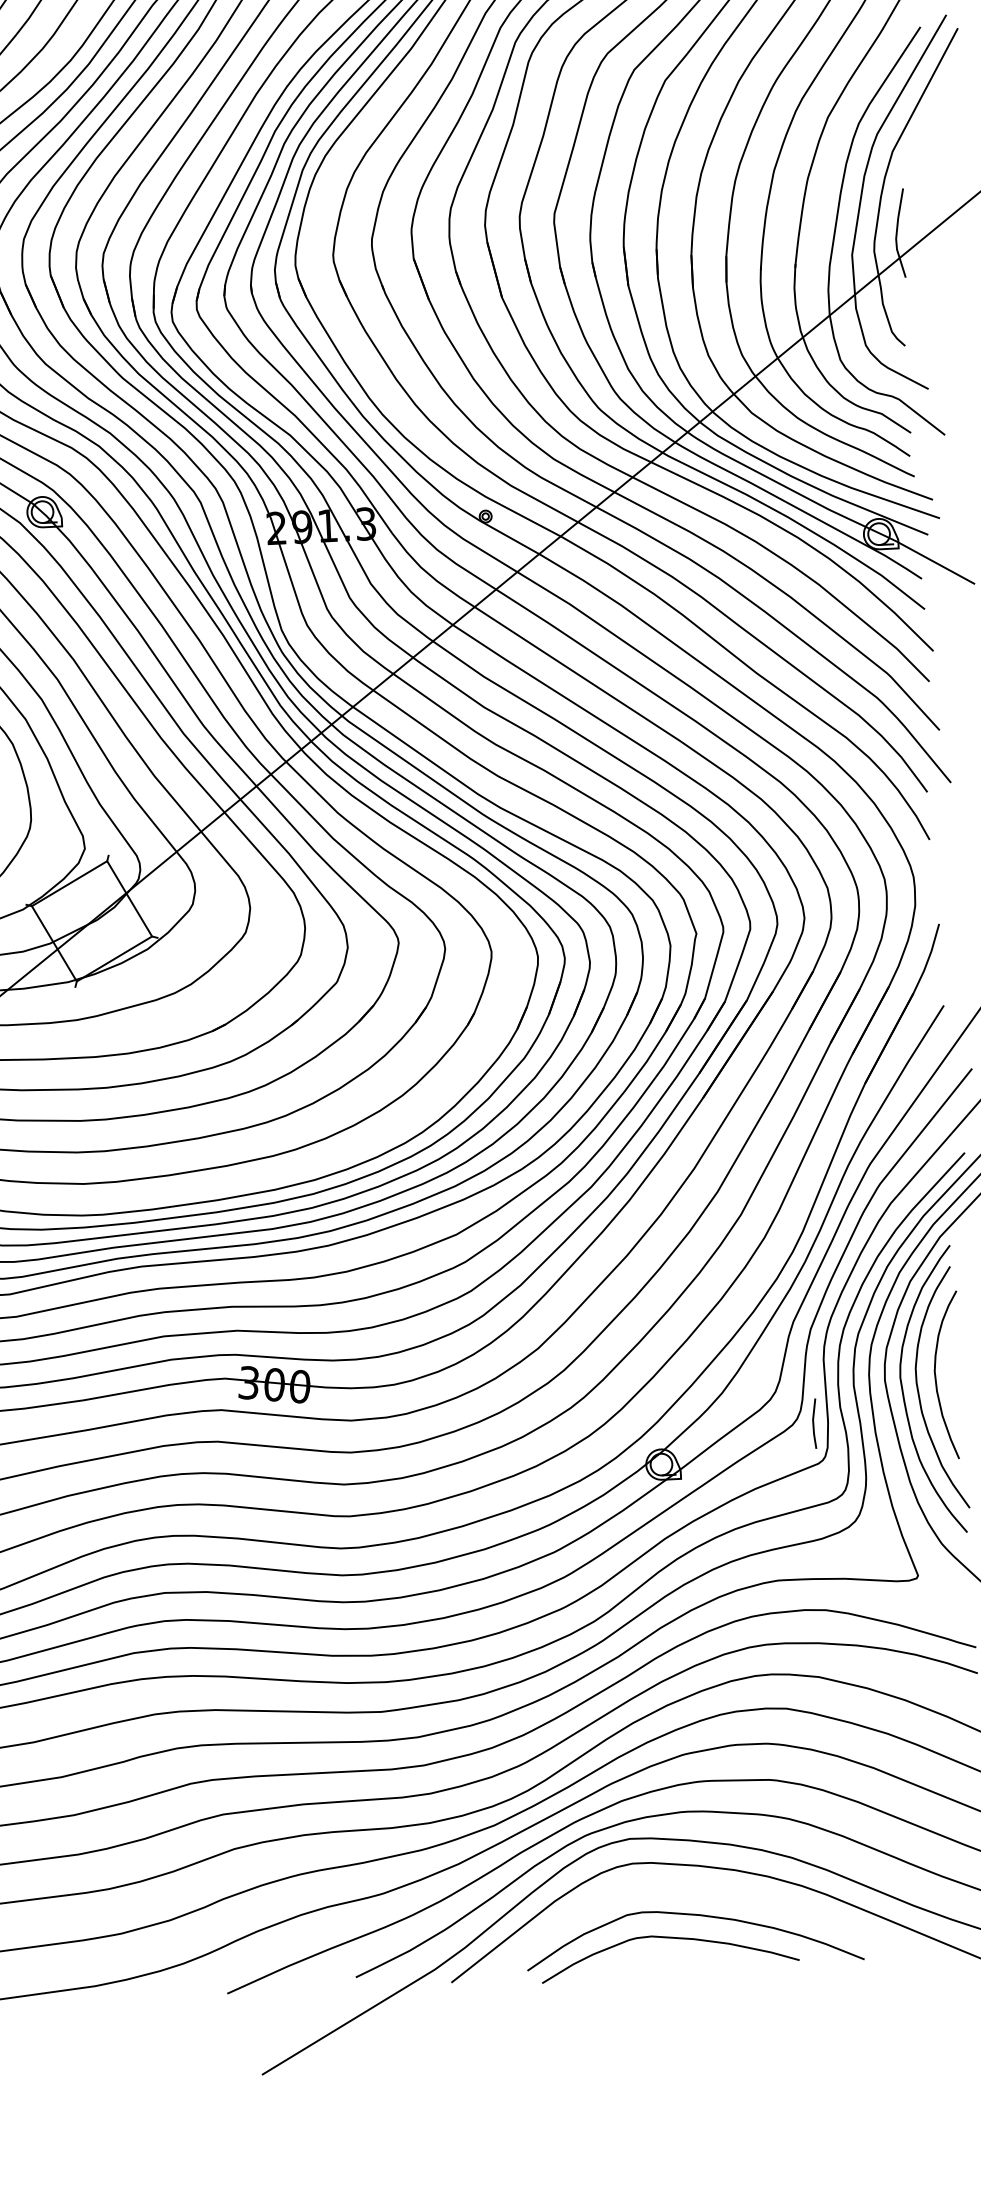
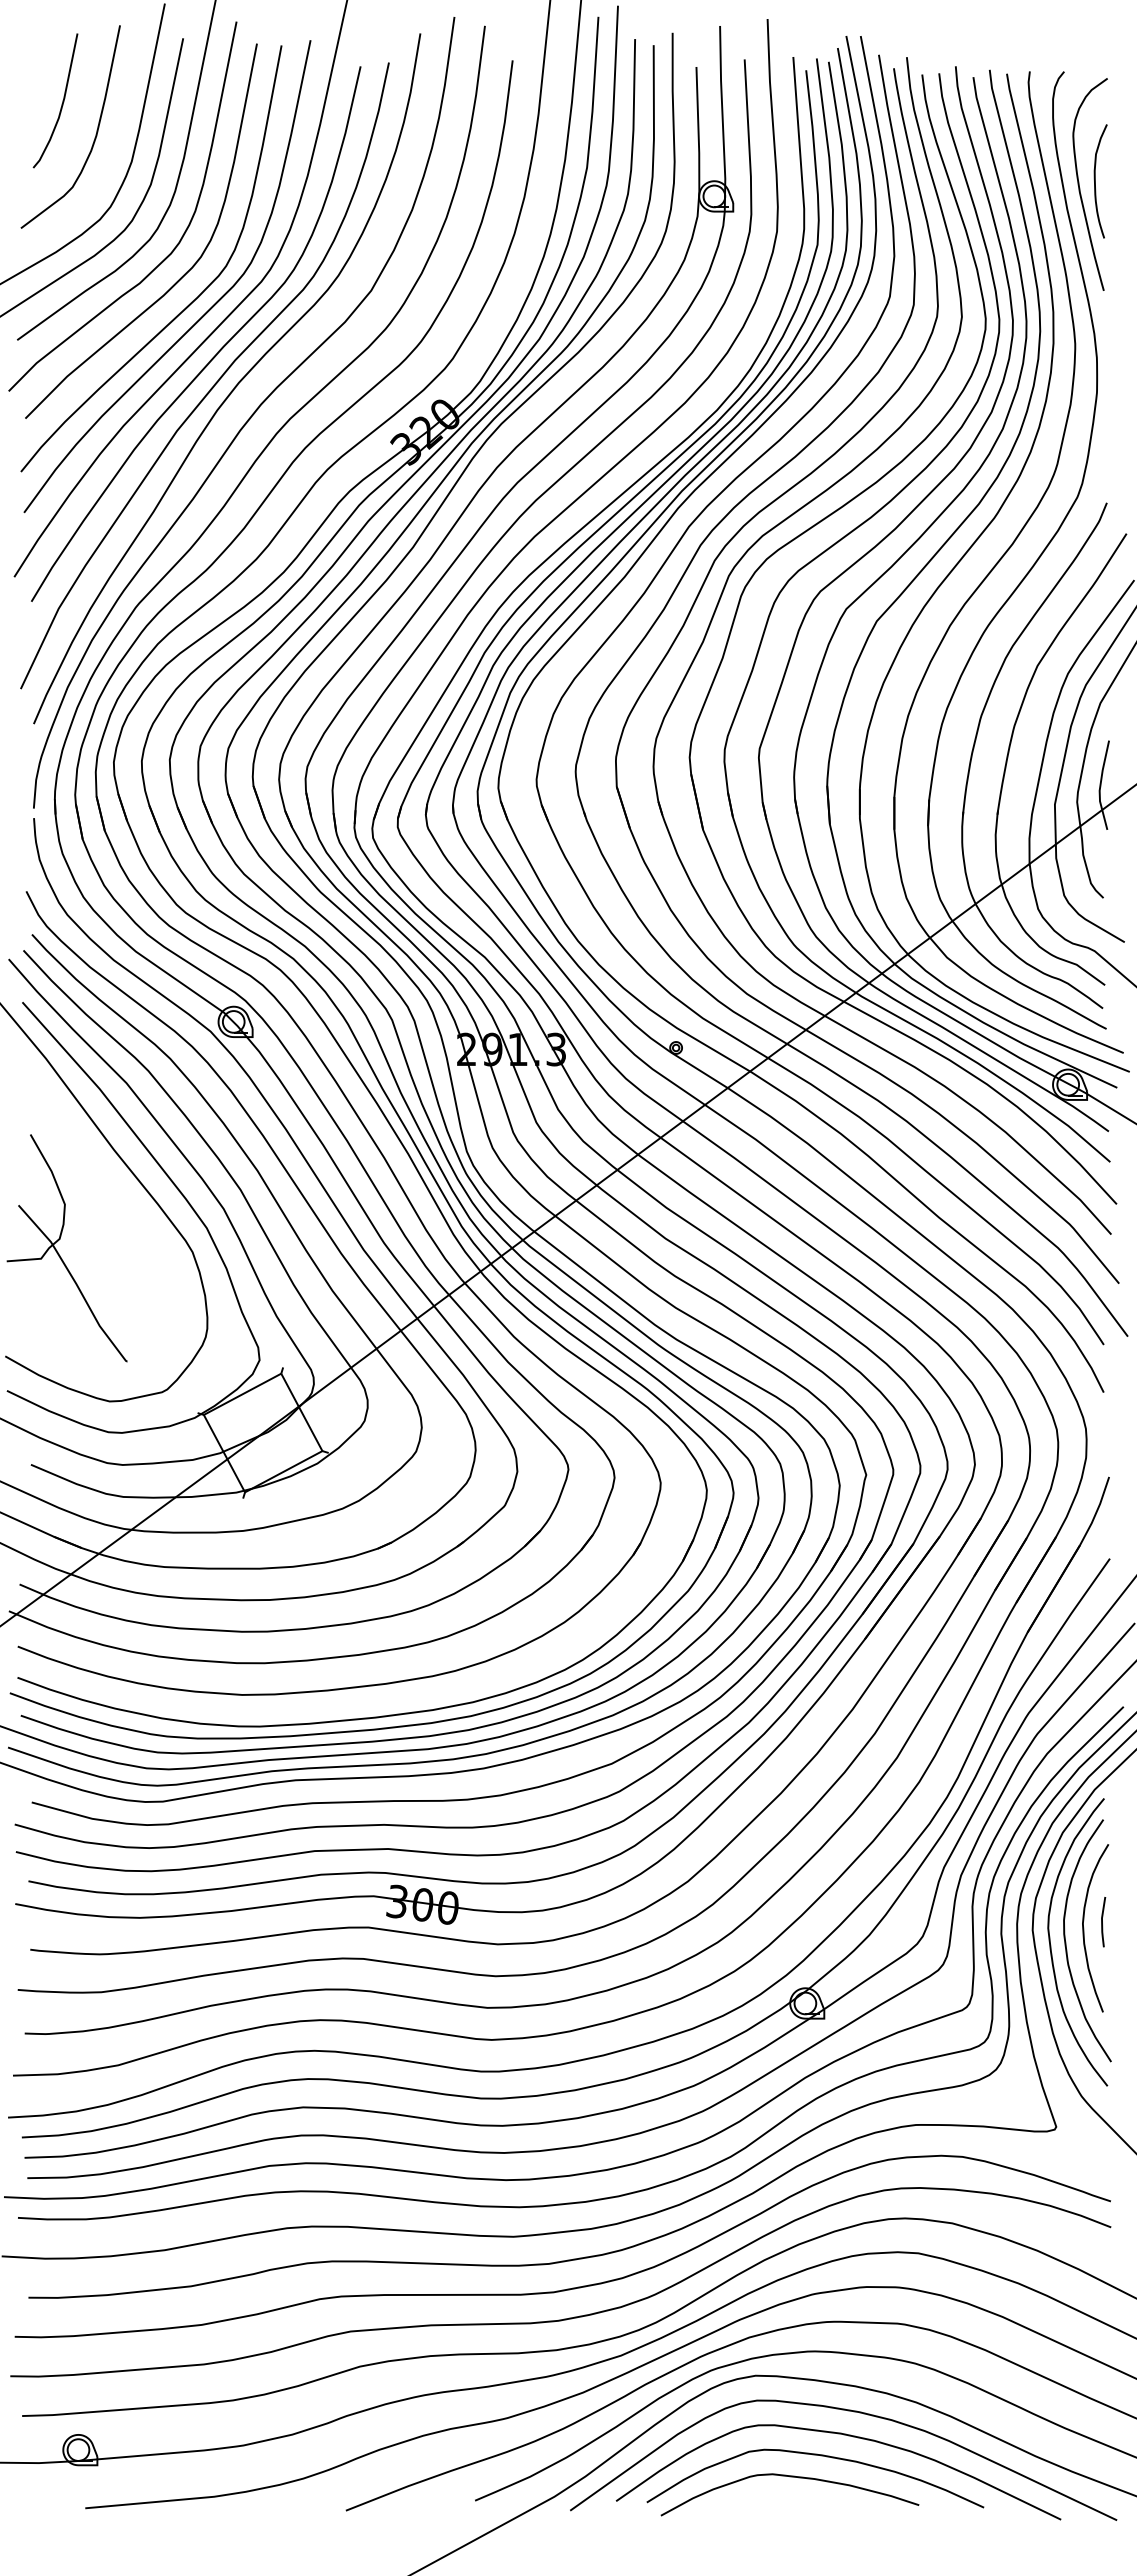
line: (813, 1424) -> (1102, 1922), moved
curve: (720, 1894) -> (843, 2435), added

